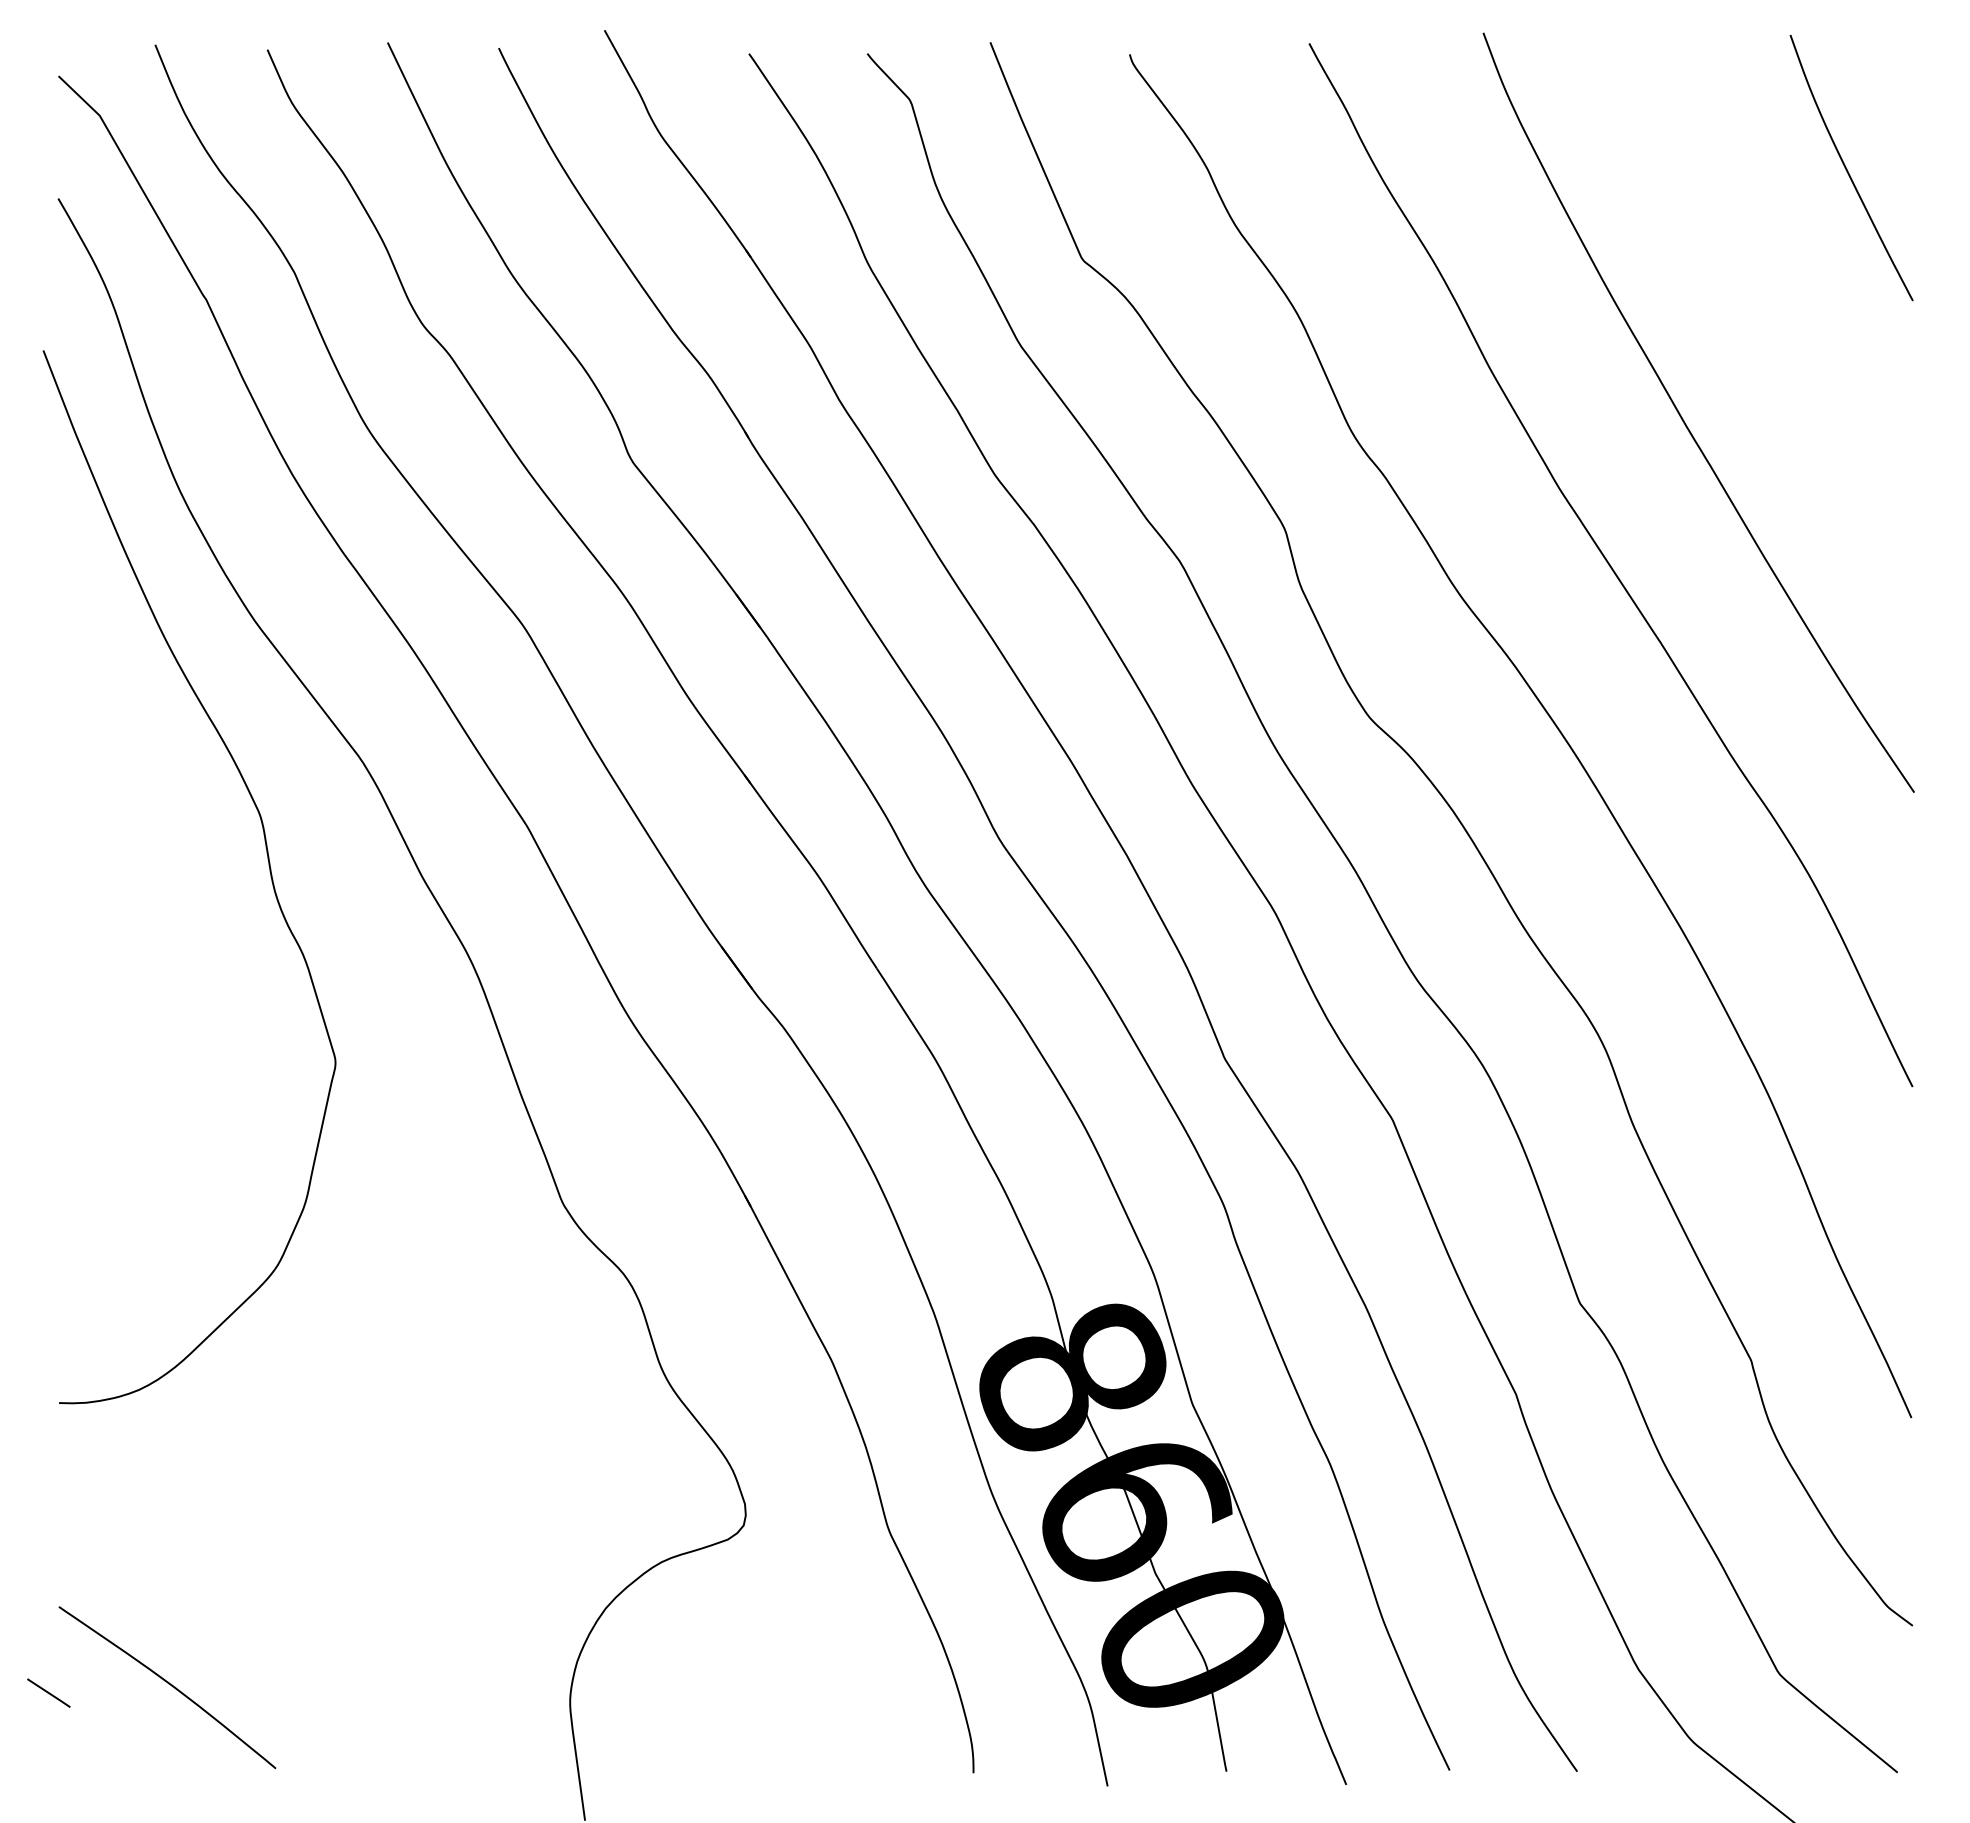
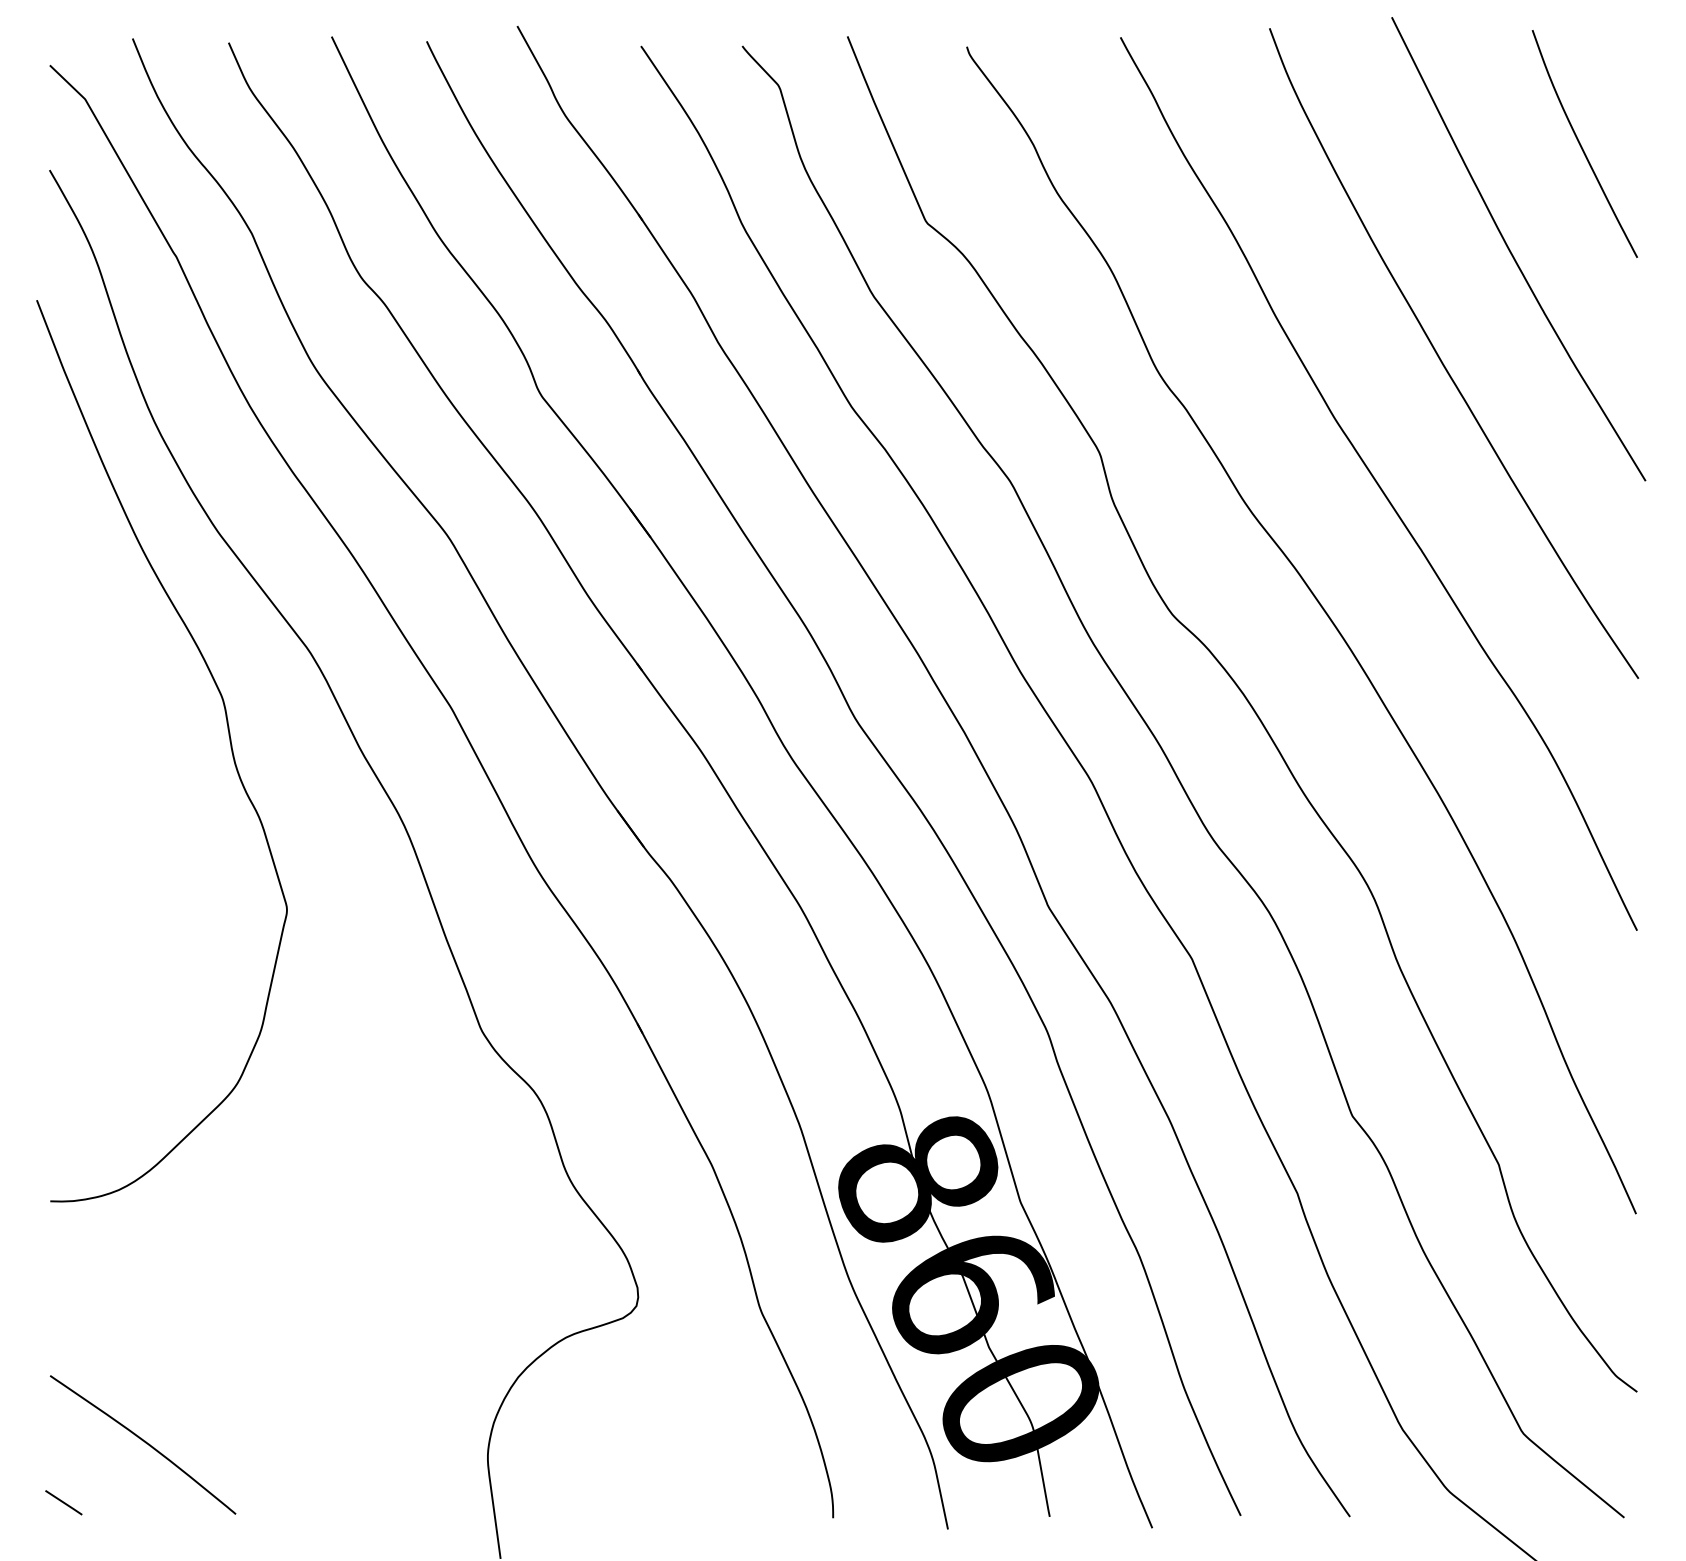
curve: (1766, 295) -> (1512, 253), added
line: (48, 1692) -> (63, 1502), moved

